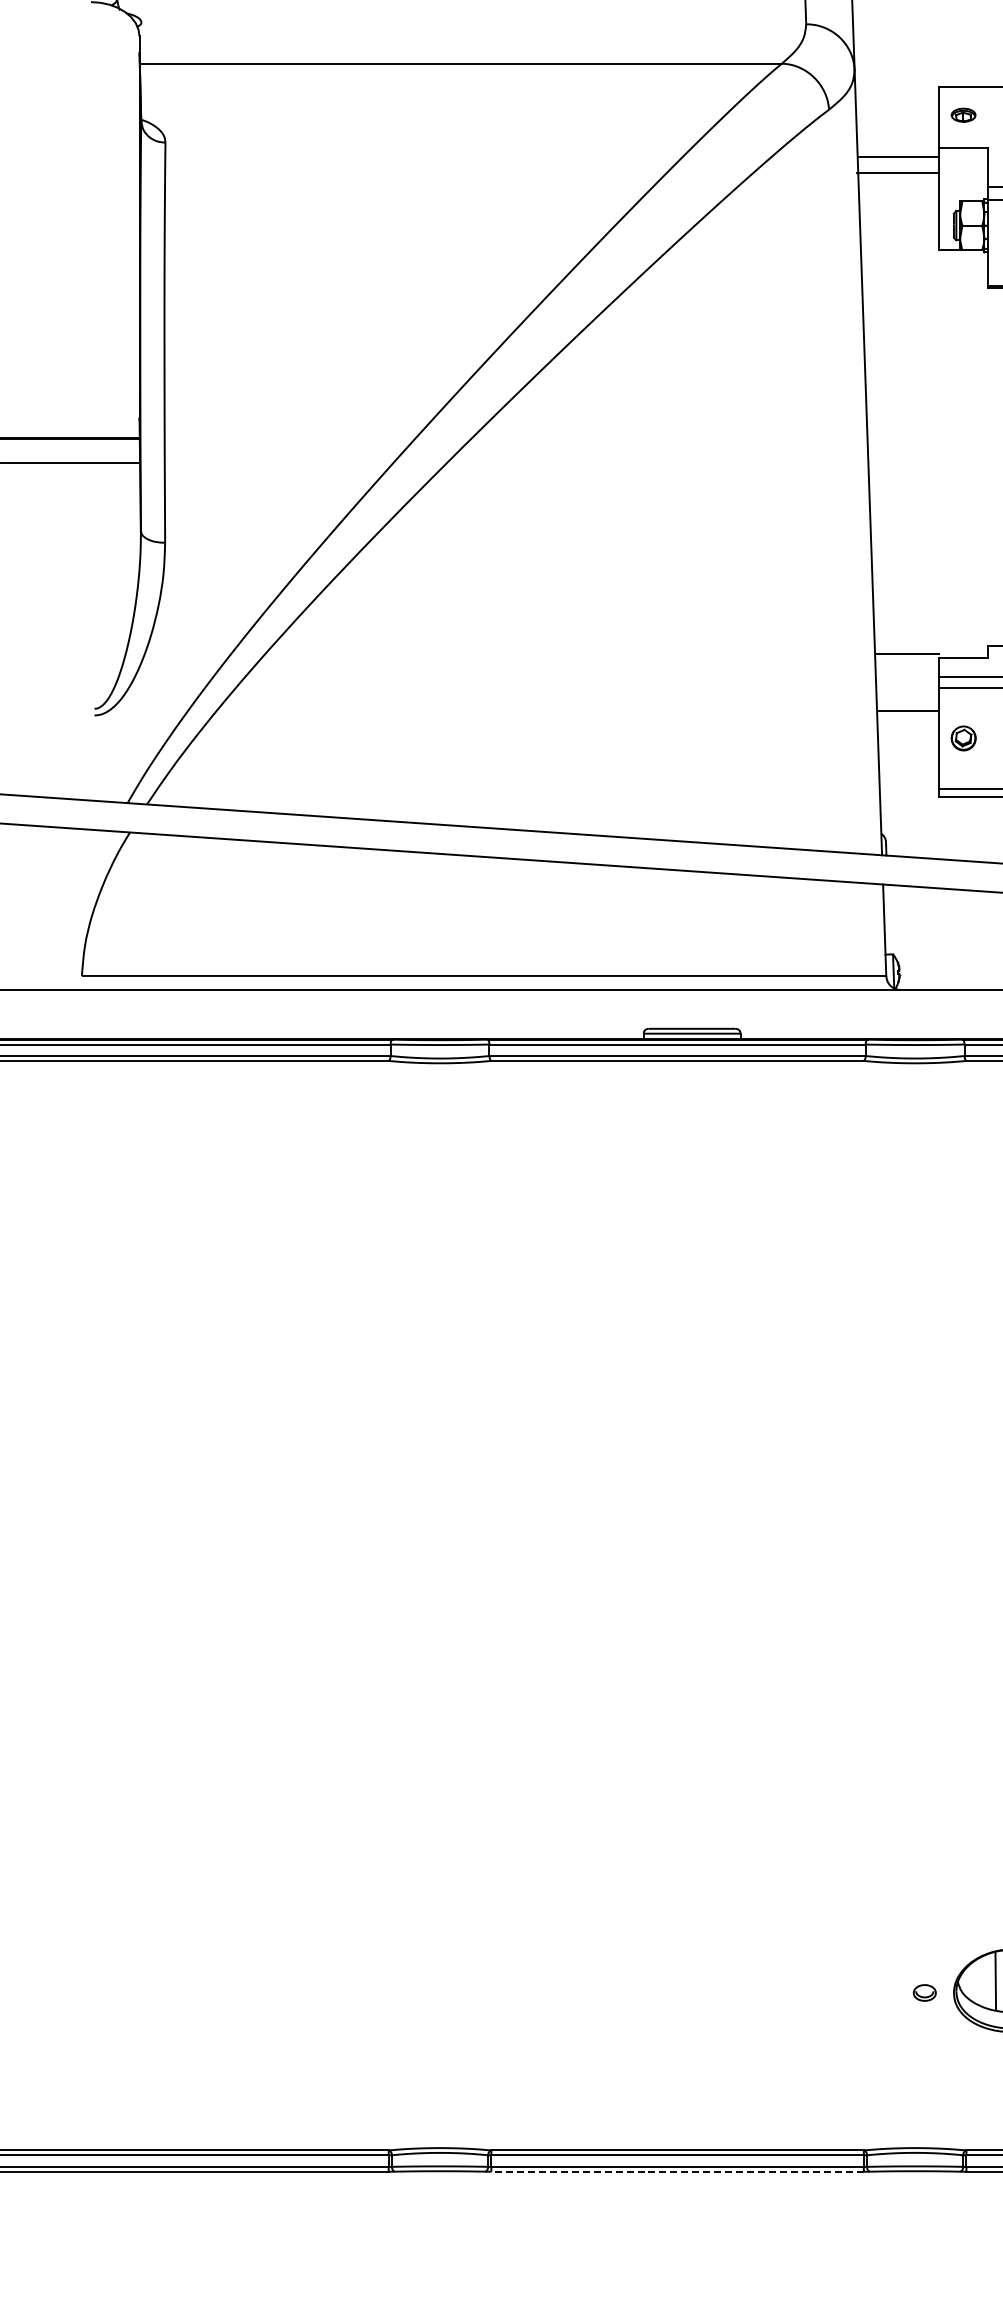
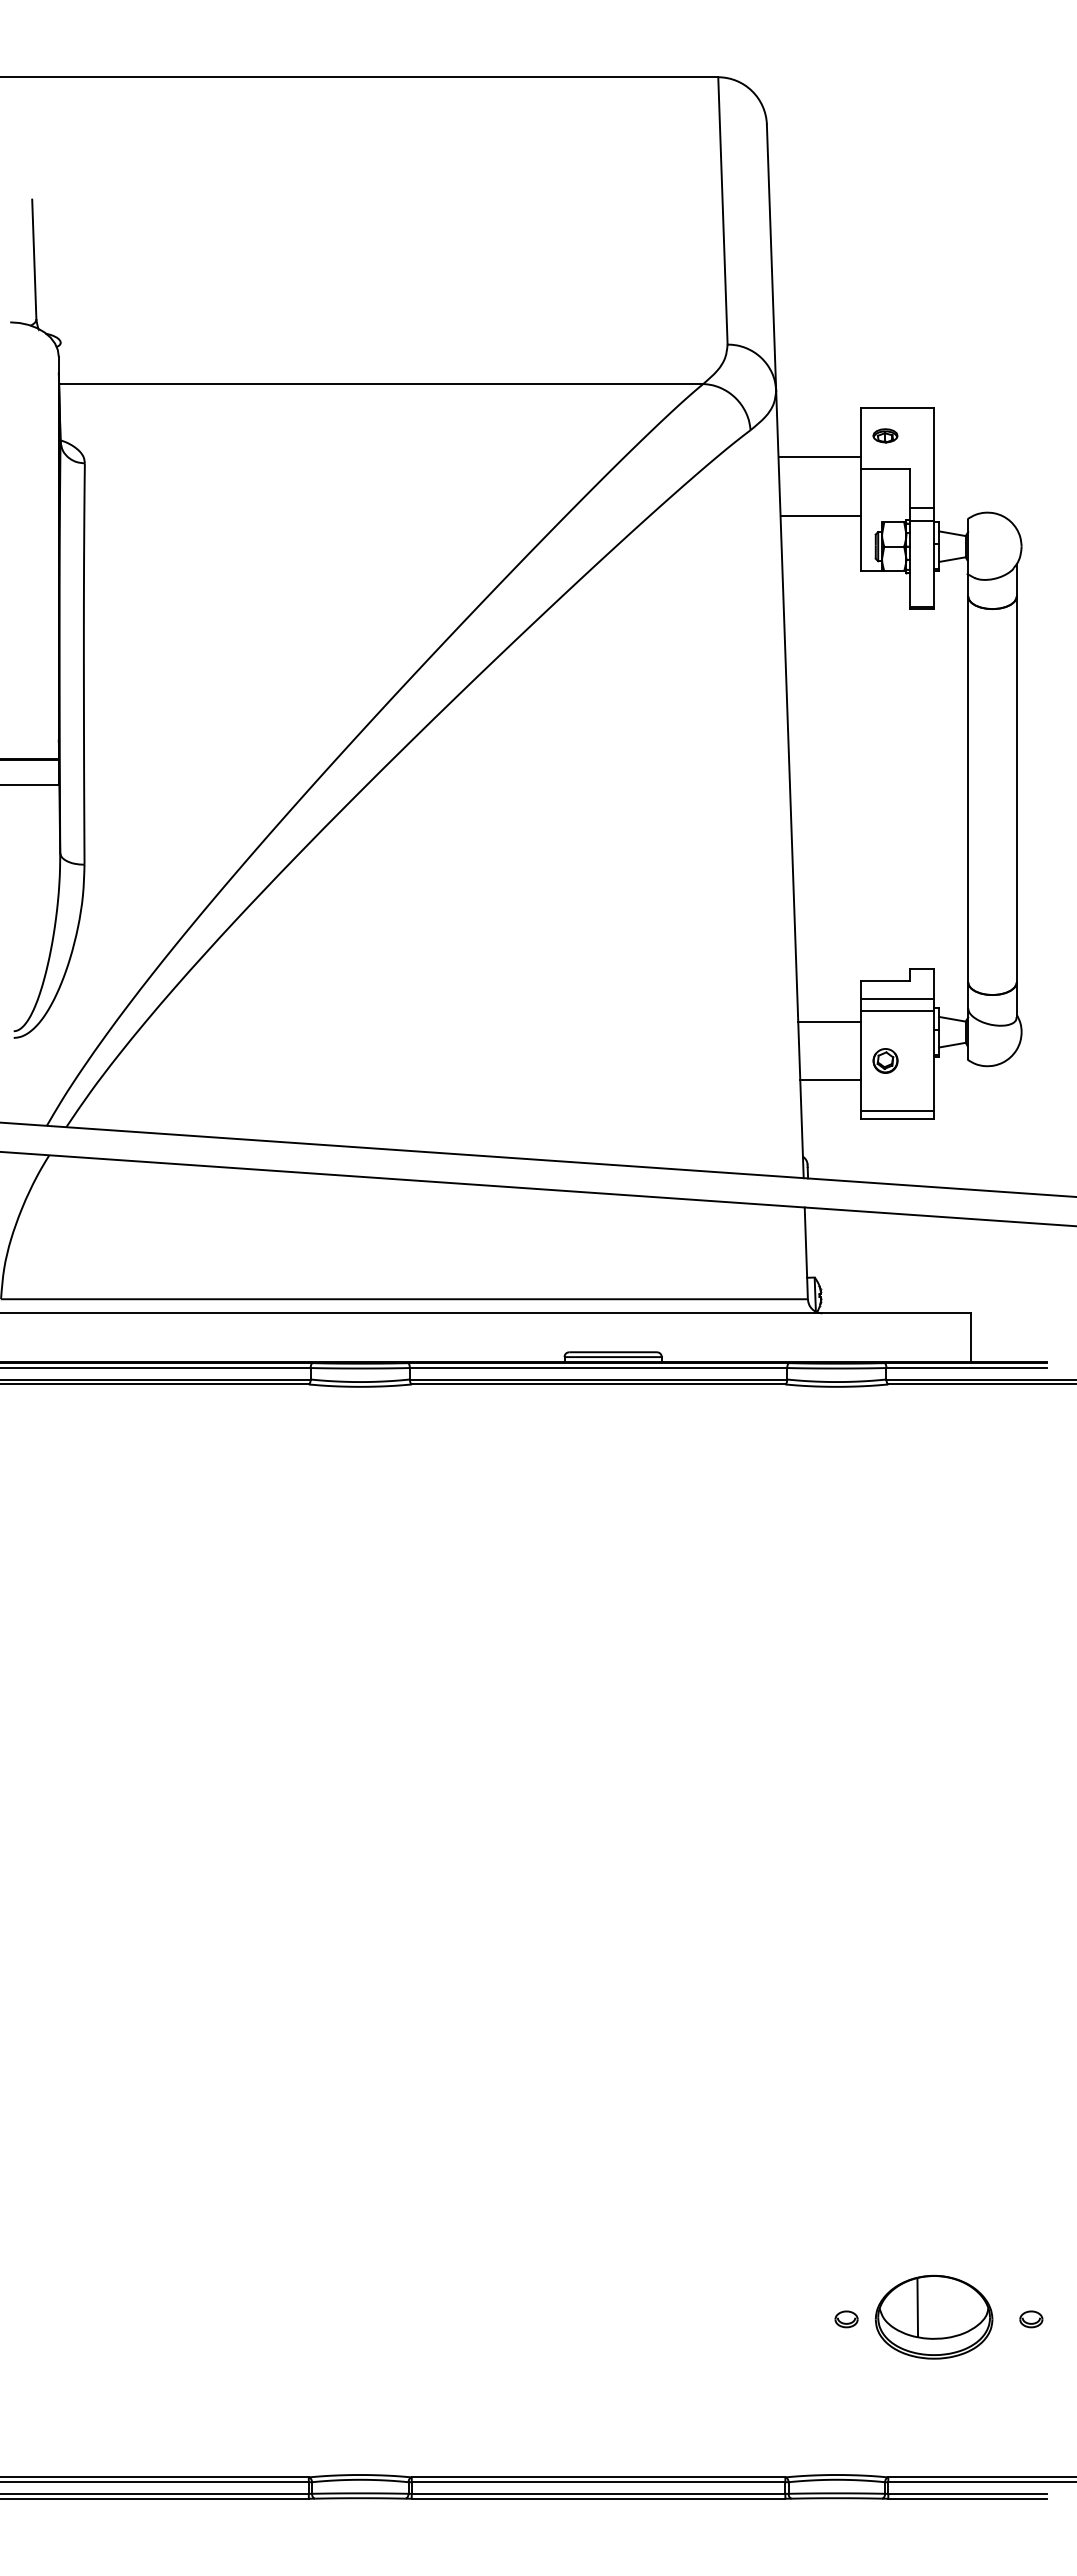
line: (898, 156) -> (820, 515), moved
line: (897, 172) -> (819, 457), moved
line: (907, 654) -> (829, 1021), moved
line: (908, 711) -> (830, 1079), moved
line: (677, 2171) -> (598, 2498), dashed -> solid

